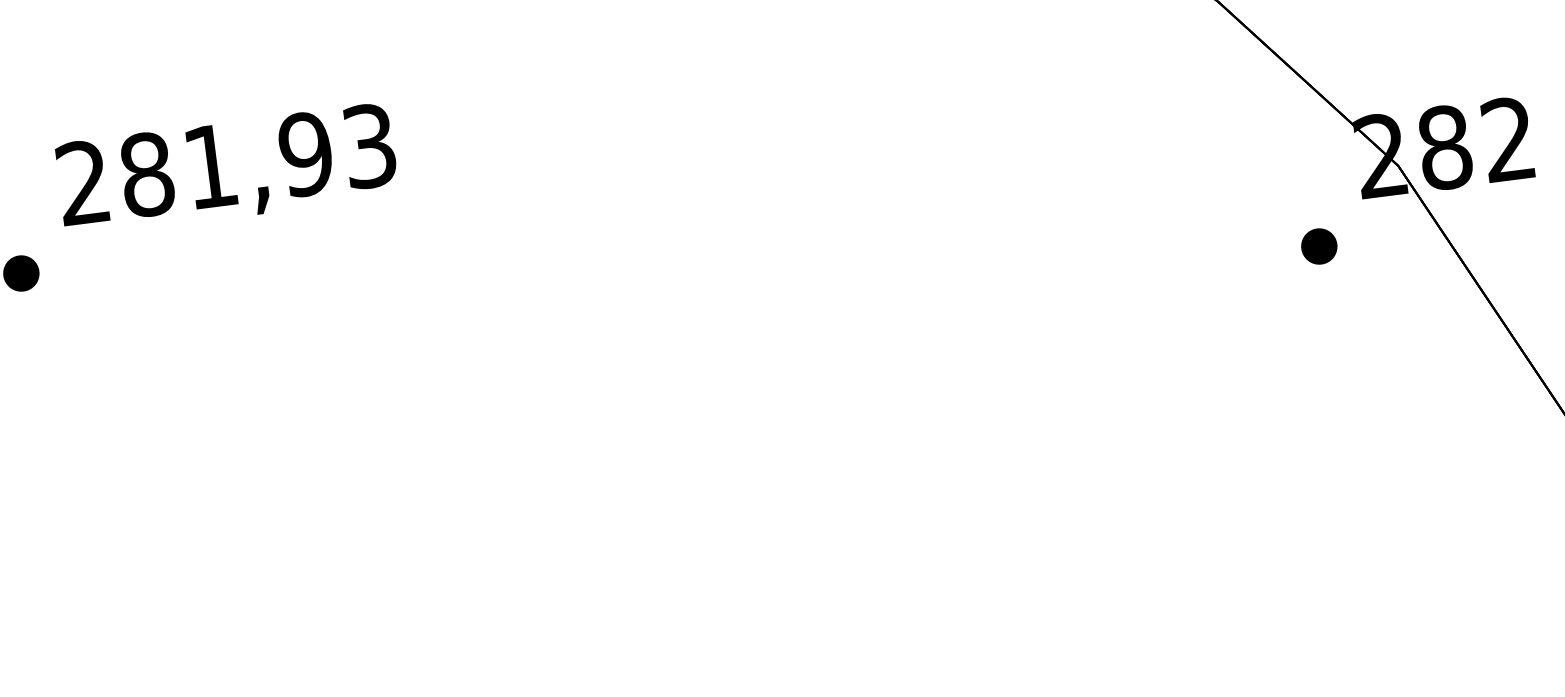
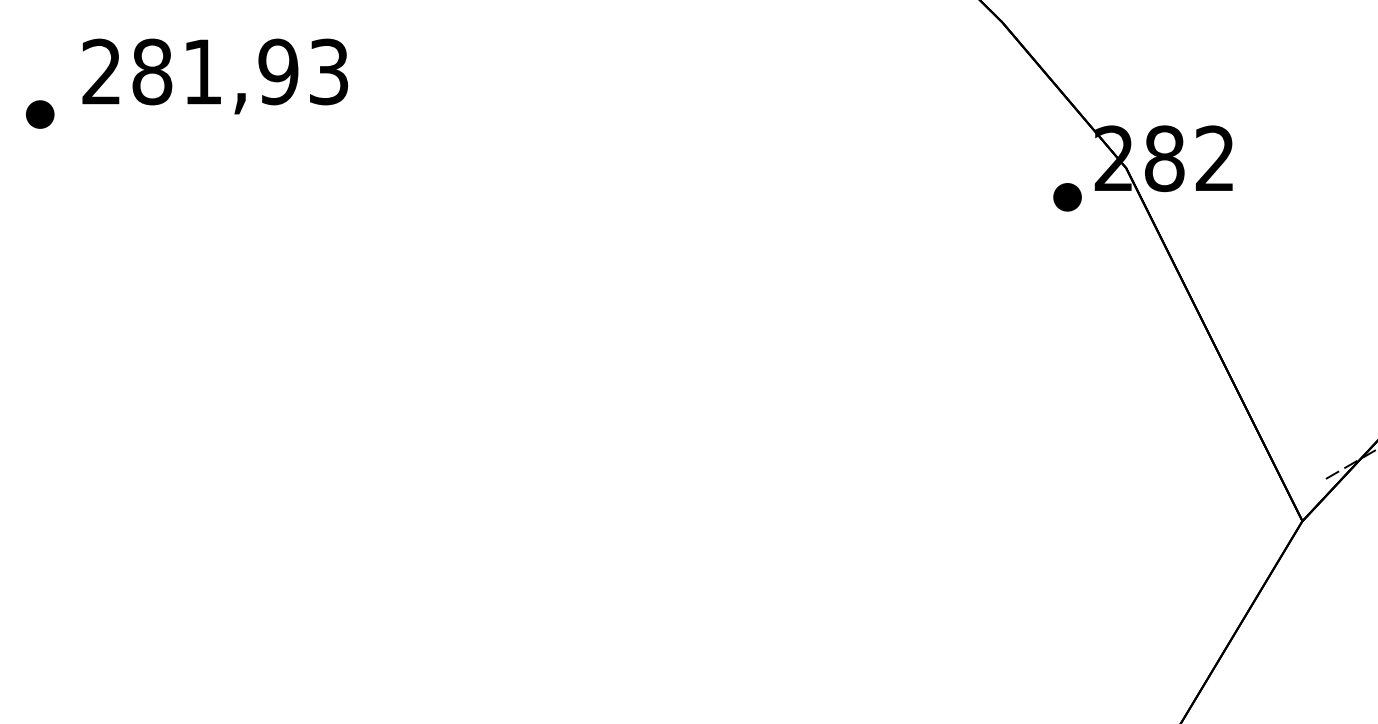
text: (227, 170) -> (215, 76), moved
part: (1319, 246) -> (1067, 197), moved

